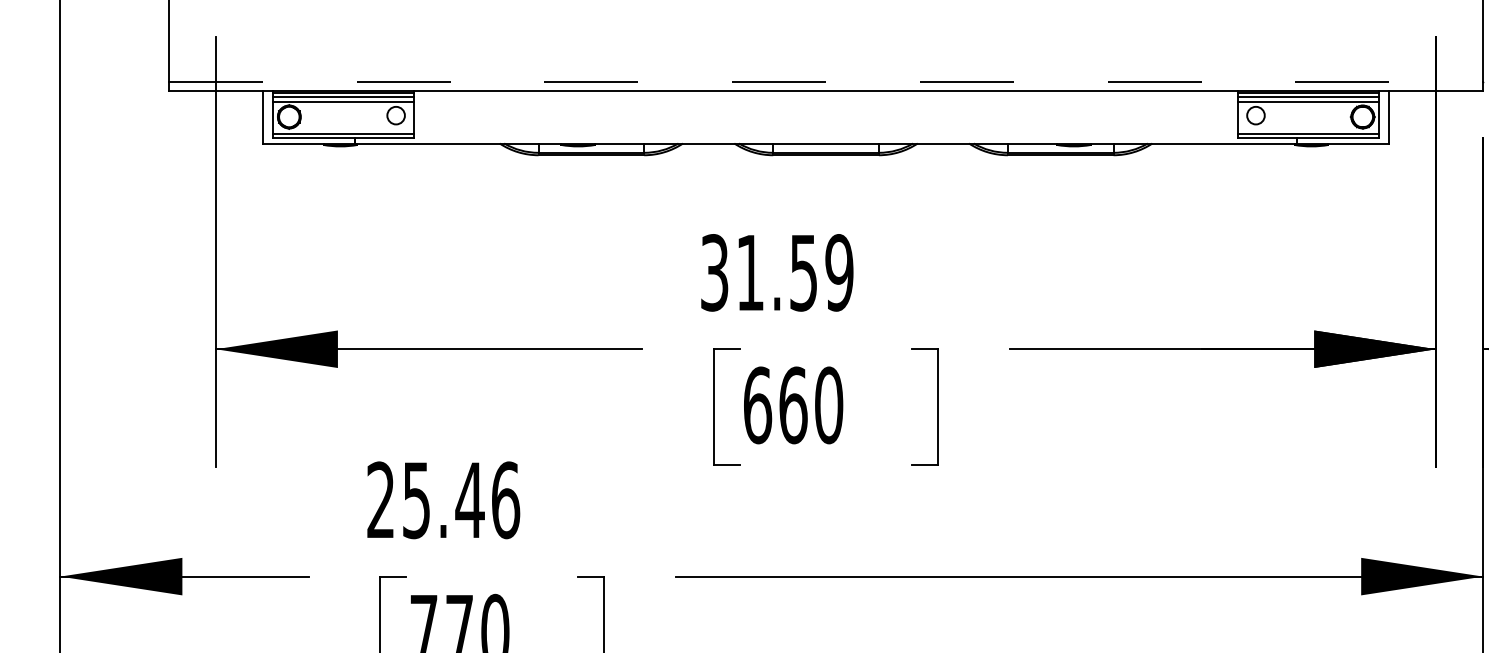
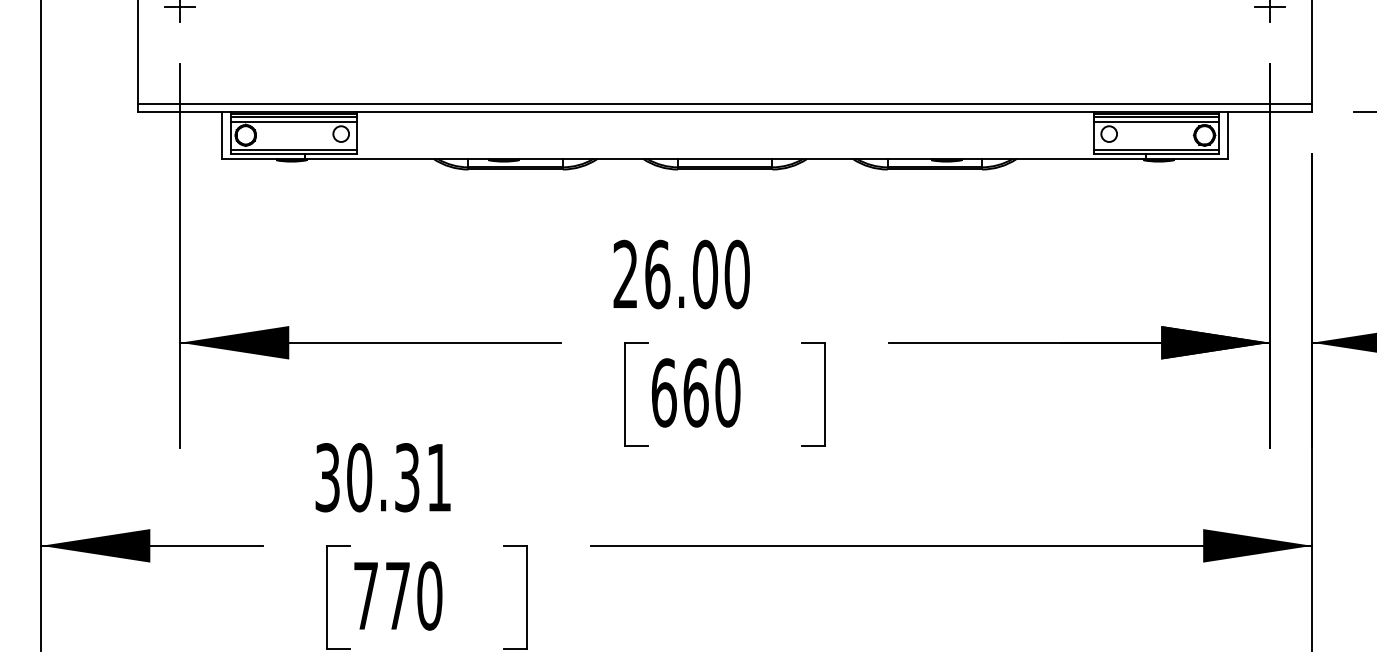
line: (826, 82) -> (725, 104), dashed -> solid
text: (777, 272) -> (681, 274), 31.59 -> 26.00
text: (443, 500) -> (383, 477), 25.46 -> 30.31

